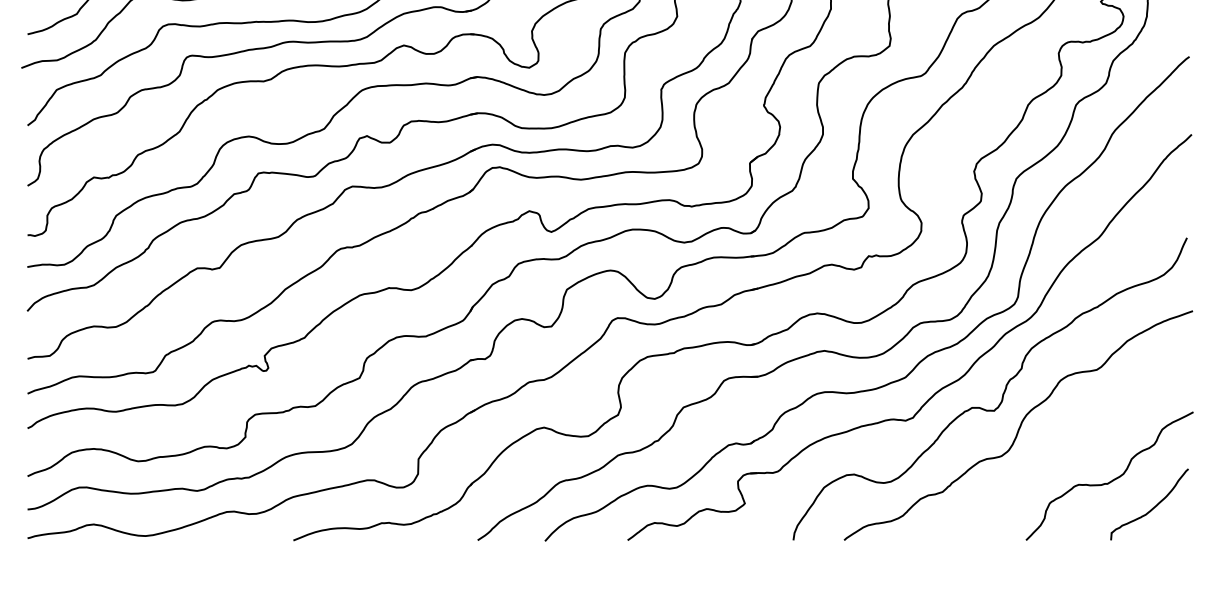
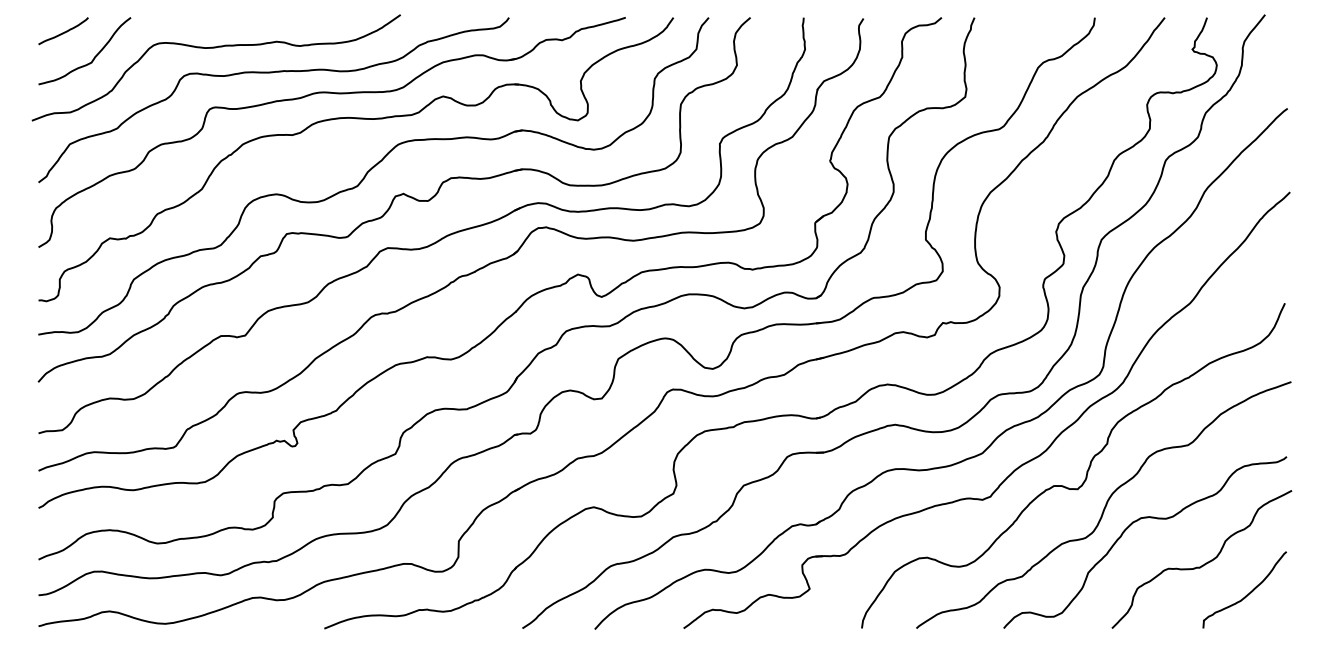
curve: (1043, 445) -> (1130, 526), added

